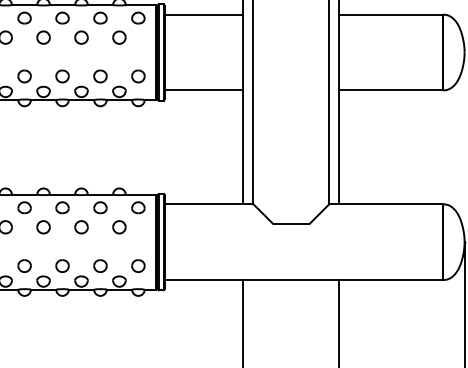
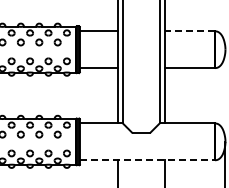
line: (390, 15) -> (189, 31), solid -> dashed
line: (304, 280) -> (147, 160), solid -> dashed

